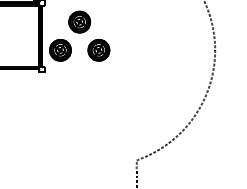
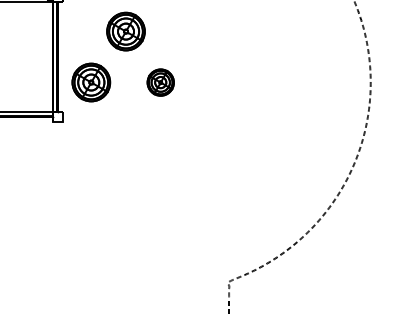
part: (98, 50) -> (159, 82), size x0.7

